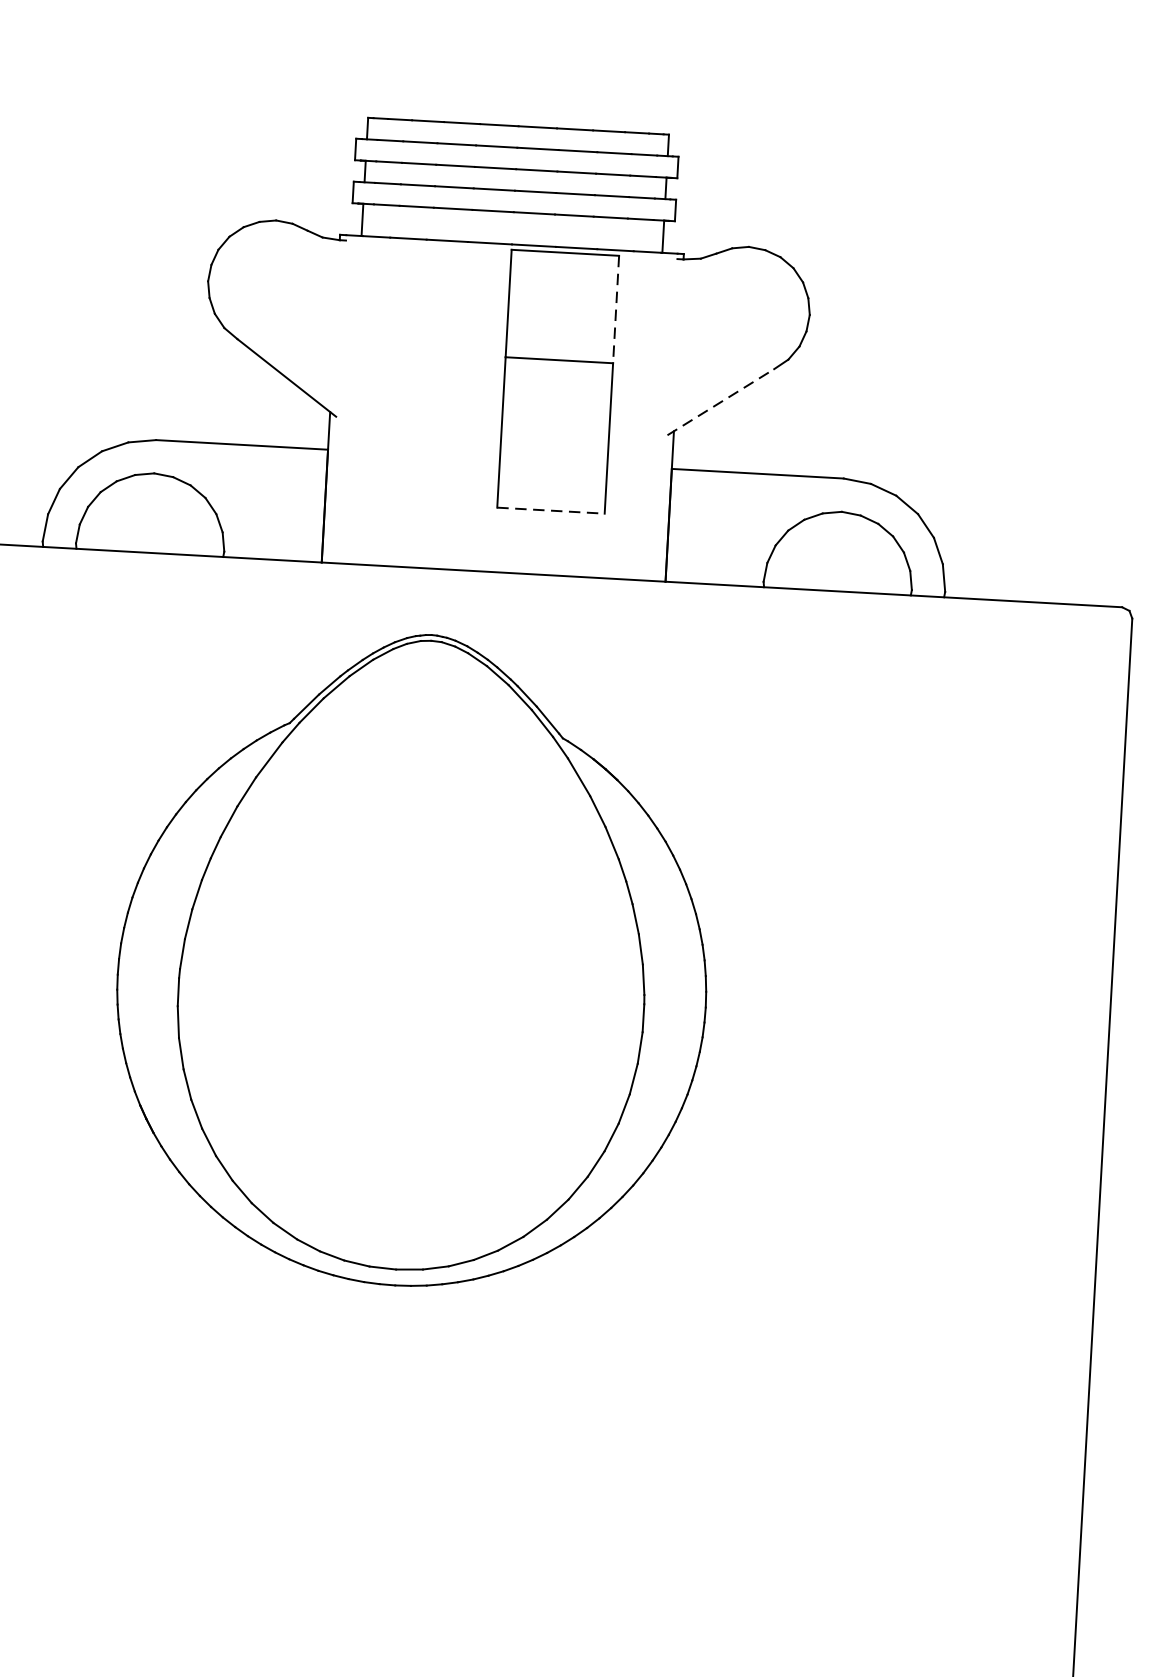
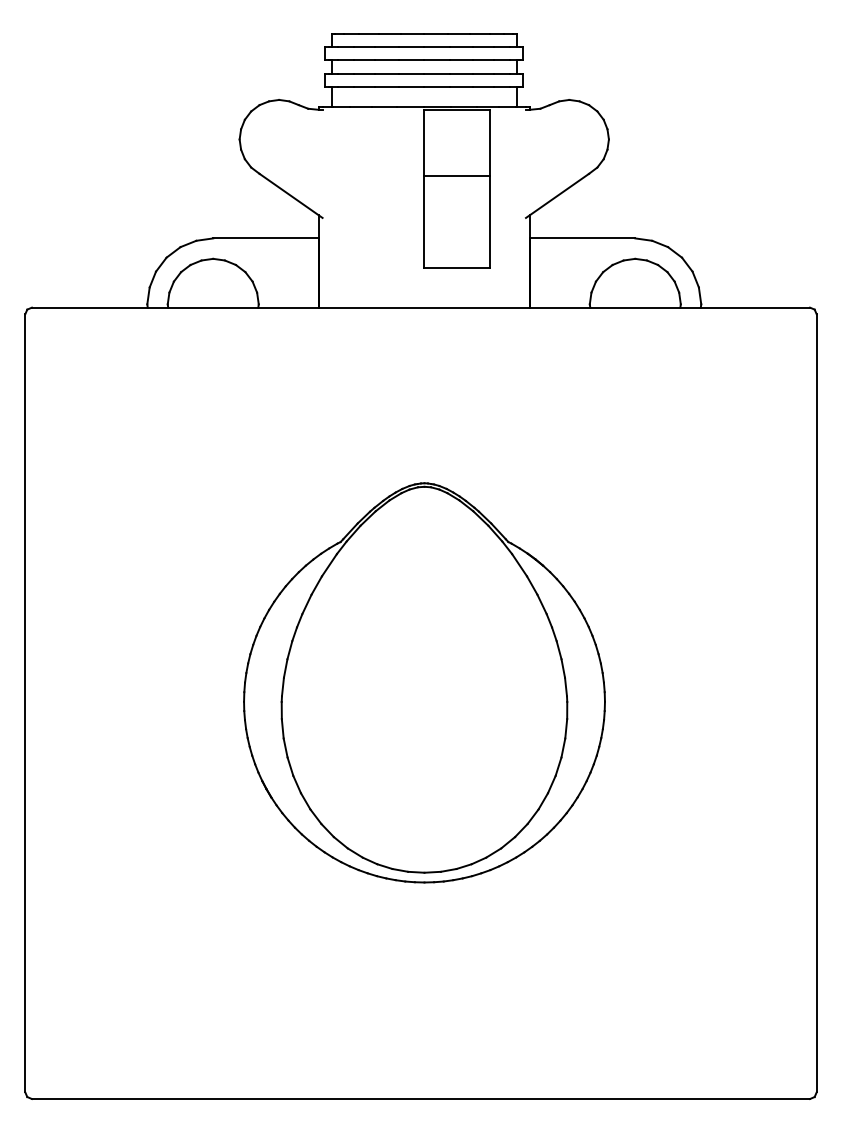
line: (616, 309) -> (490, 142), dashed -> solid
line: (720, 401) -> (557, 195), dashed -> solid
line: (551, 511) -> (457, 268), dashed -> solid
part: (413, 959) -> (424, 682), moved

